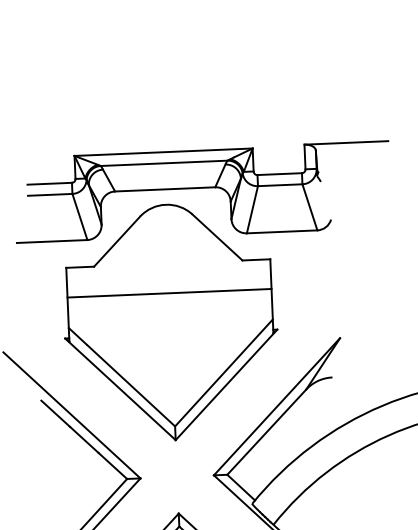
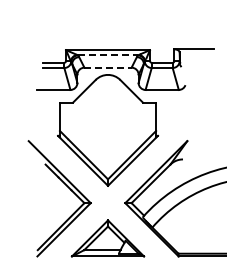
line: (165, 163) -> (108, 55), solid -> dashed
line: (166, 188) -> (108, 67), solid -> dashed
line: (168, 293) -> (107, 116), removed

